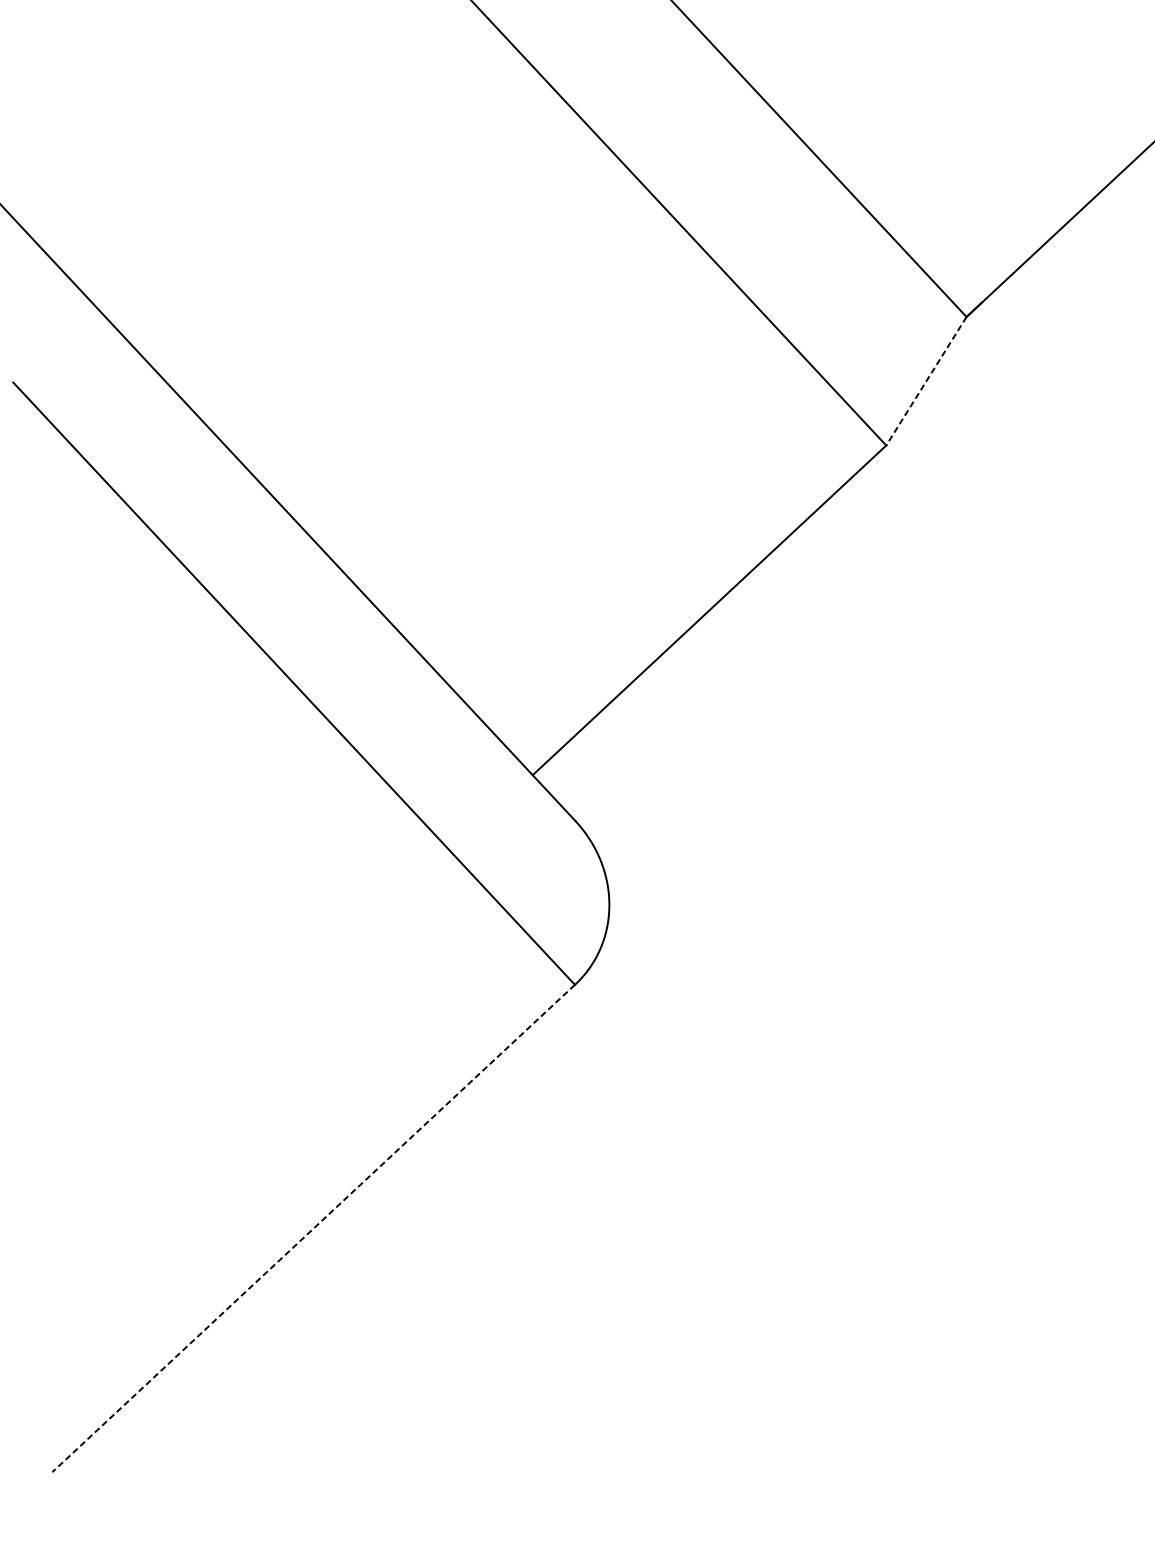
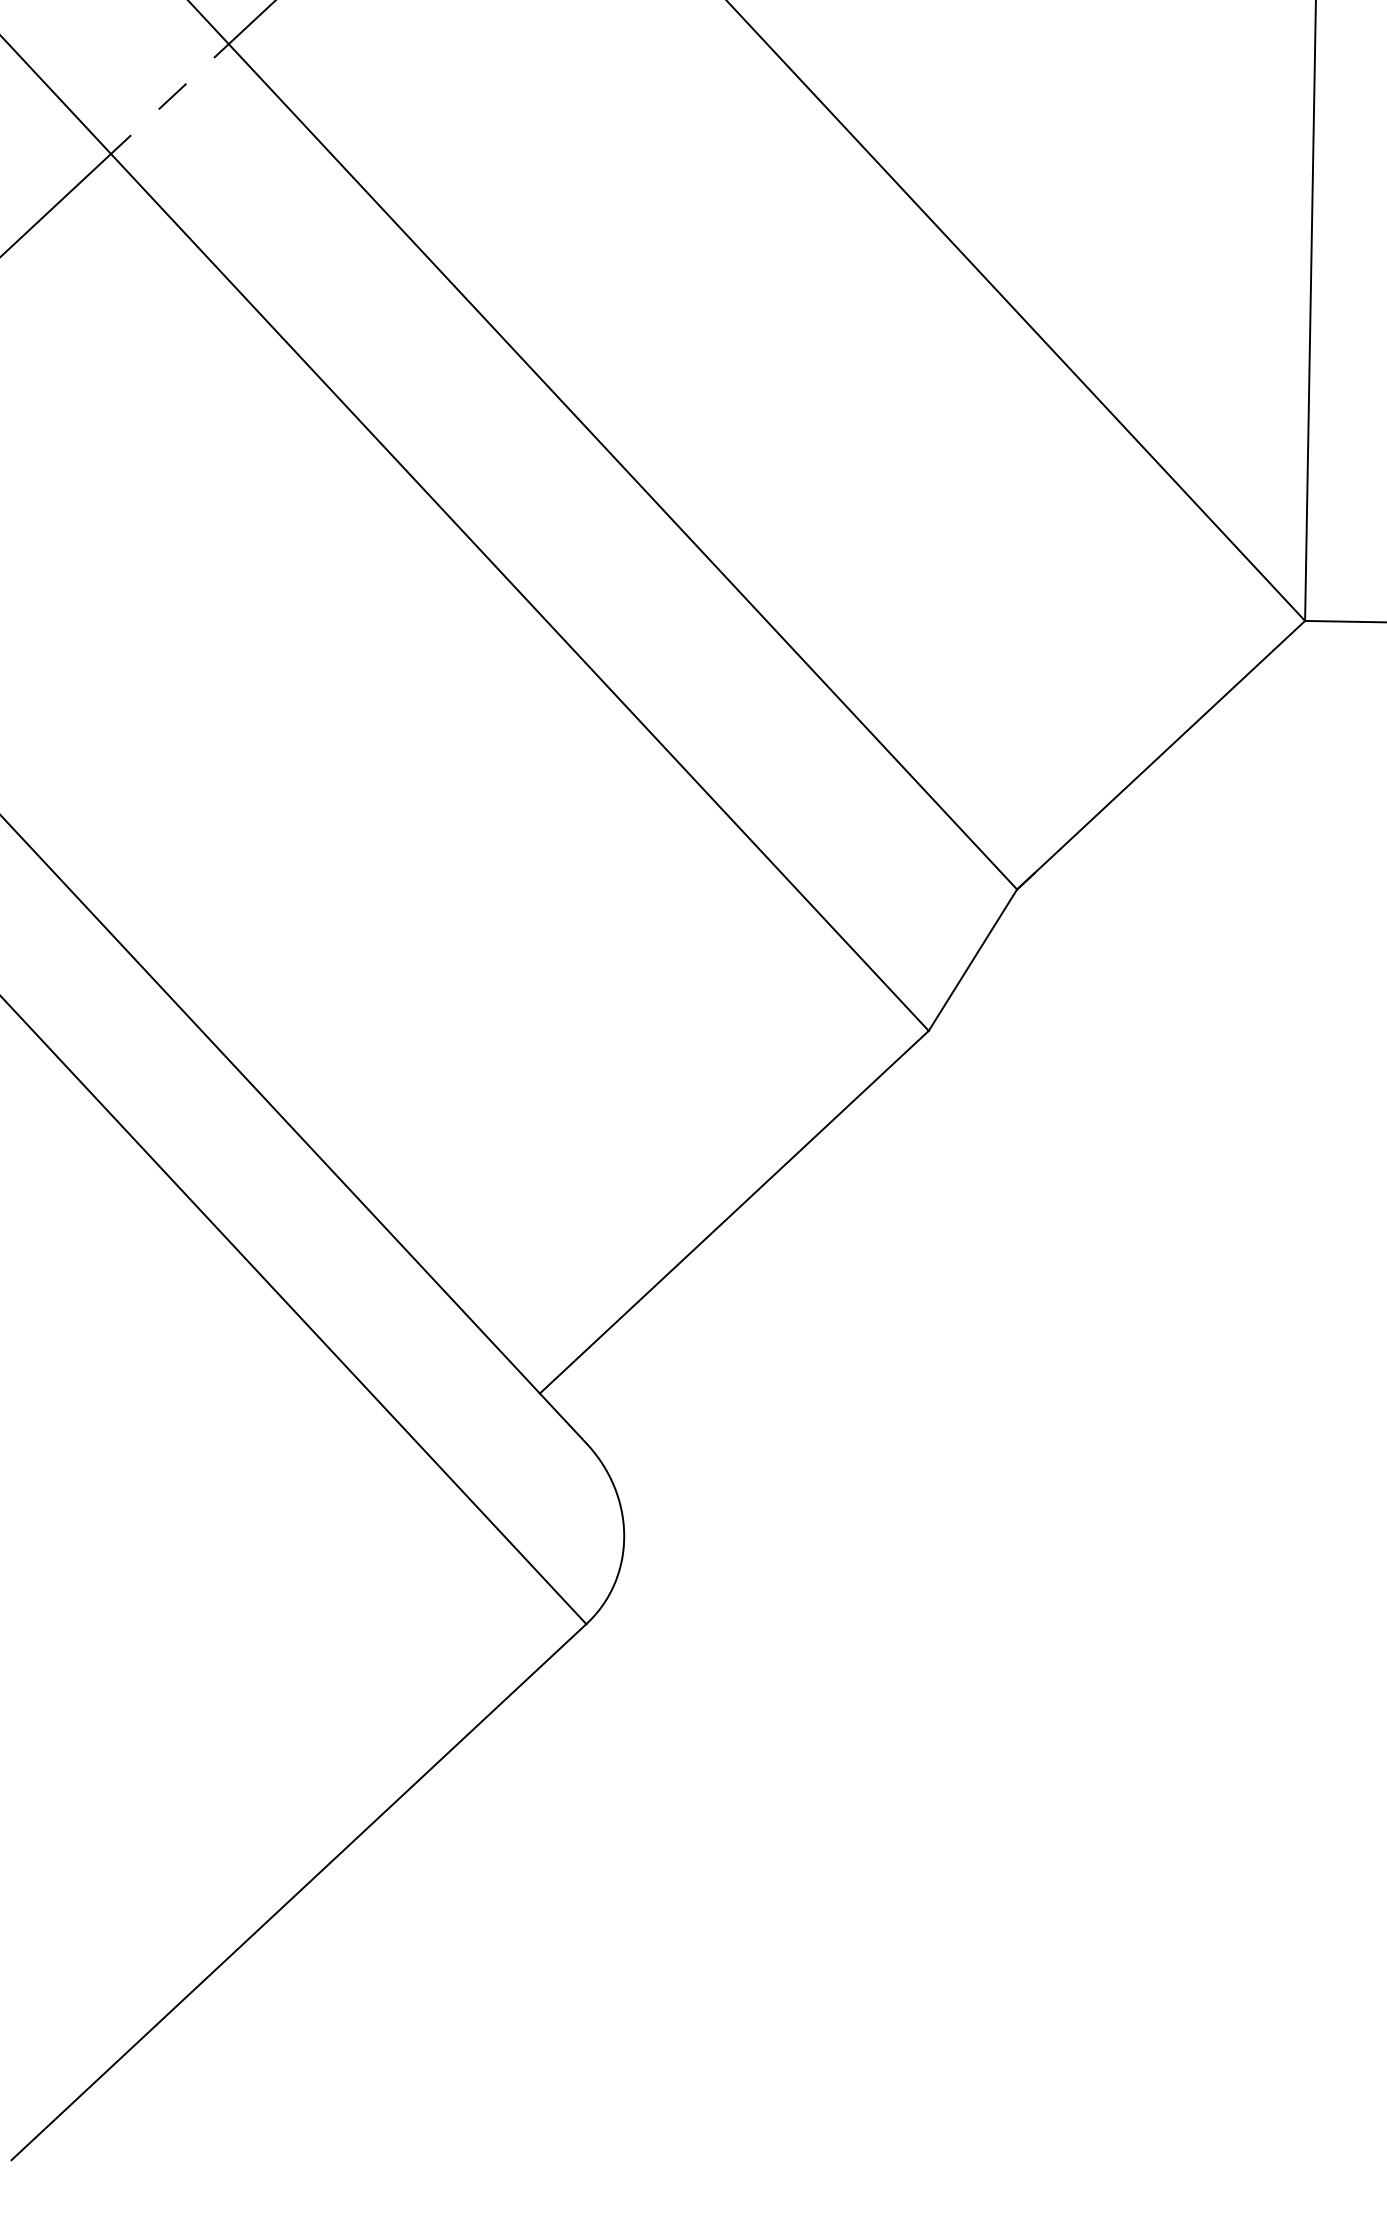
line: (926, 381) -> (972, 960), dashed -> solid
line: (313, 1228) -> (298, 1892), dashed -> solid

